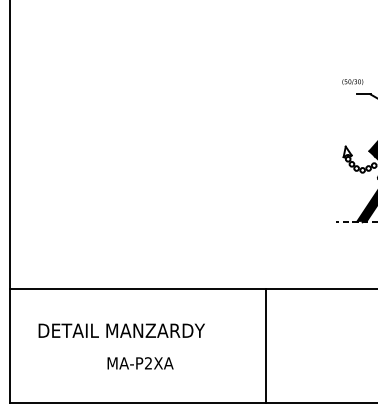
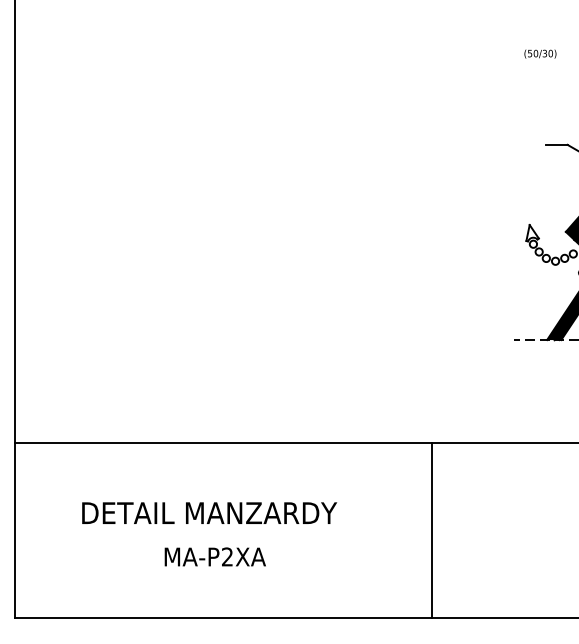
text: (352, 81) -> (539, 53), moved
text: (121, 330) -> (209, 512), moved
line: (265, 346) -> (431, 531), moved

